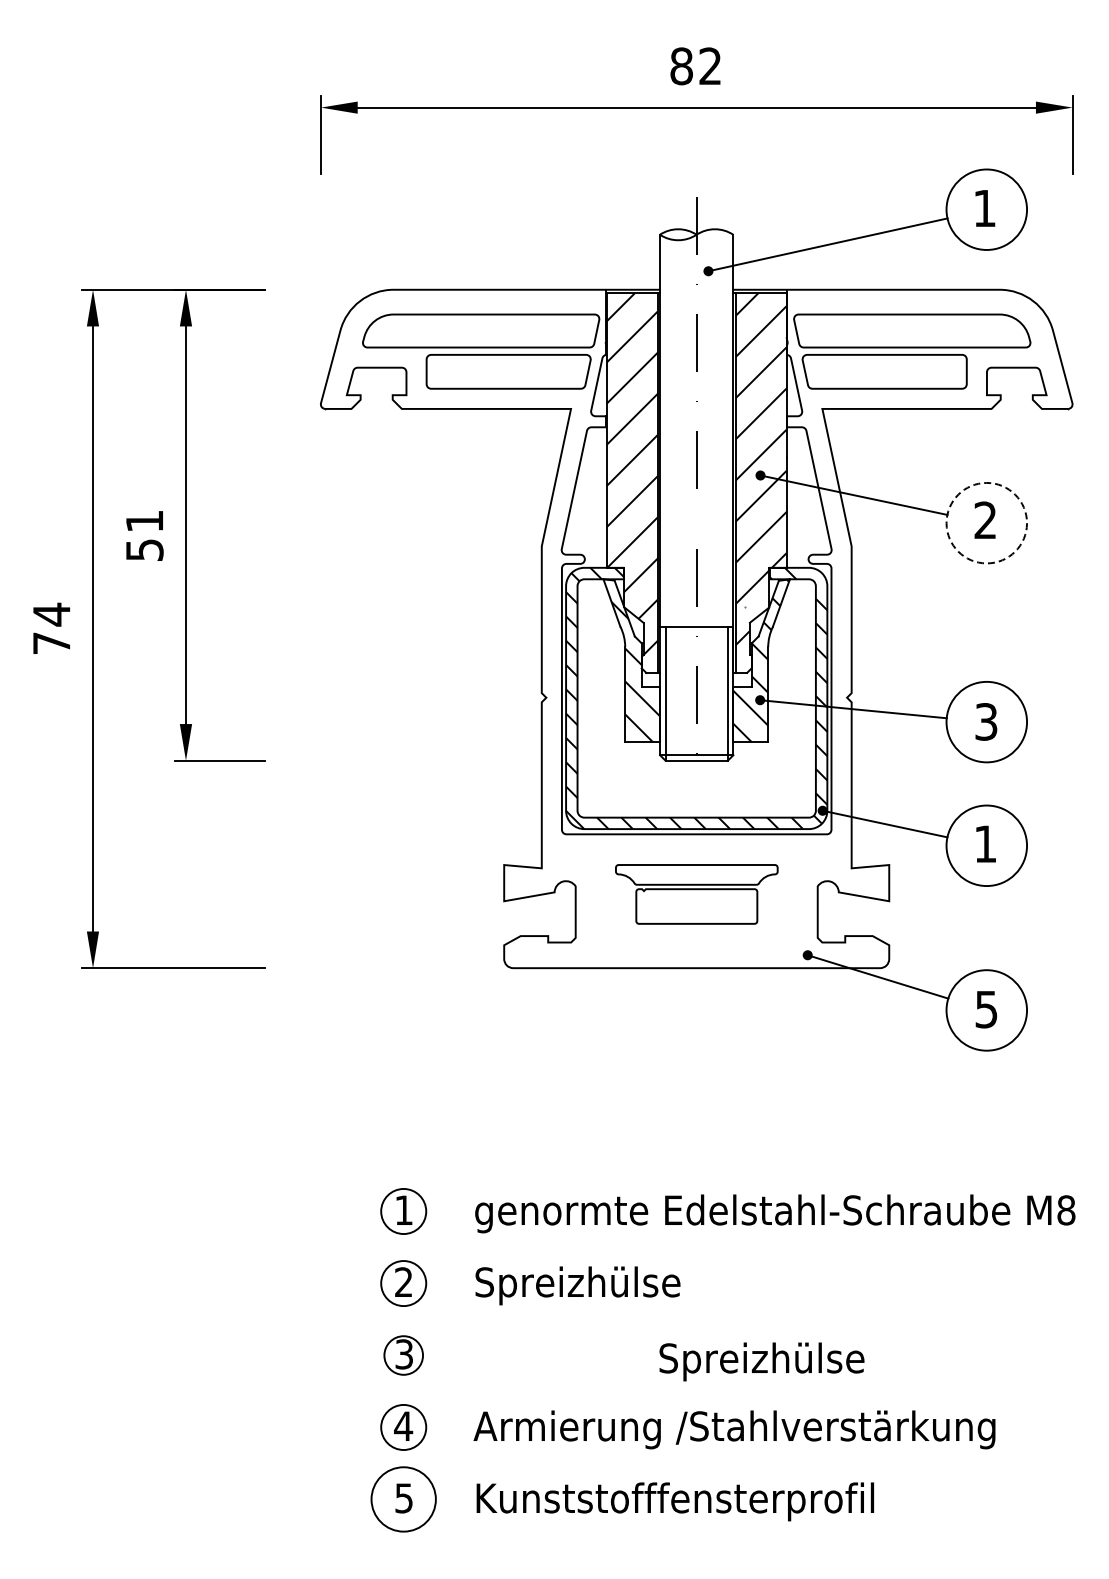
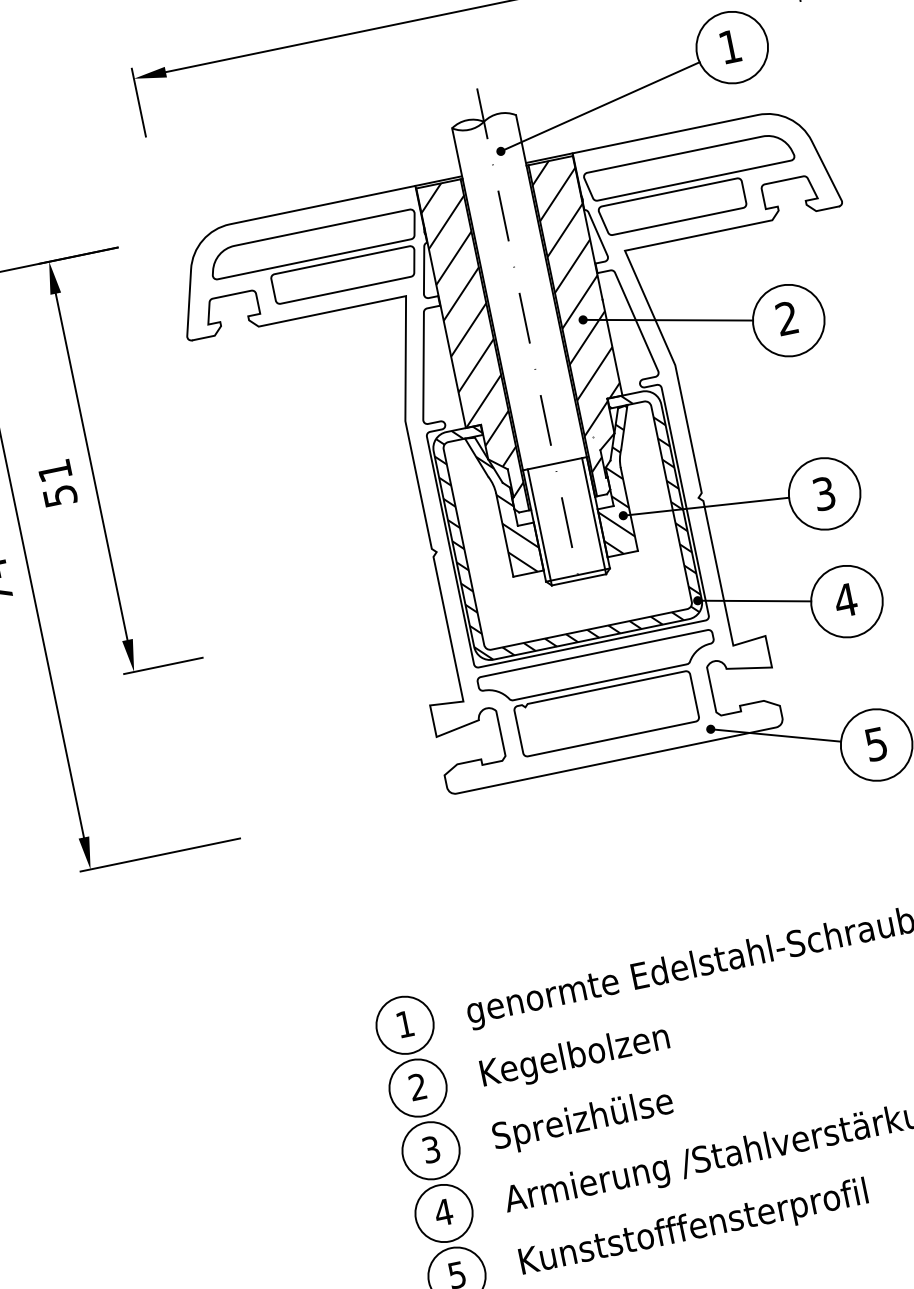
circle: (986, 522) -> (788, 320), dashed -> solid
text: (985, 843) -> (845, 599), 1 -> 4
part: (696, 894) -> (602, 696), size x1.67
circle: (403, 1211) -> (404, 1025), size x1.43
circle: (403, 1283) -> (417, 1088), size x1.43
text: (582, 1285) -> (574, 1057), Spreizhülse -> Kegelbolzen
circle: (403, 1355) -> (430, 1150), size x1.67
text: (761, 1361) -> (582, 1121), moved
circle: (403, 1427) -> (443, 1213), size x1.43

